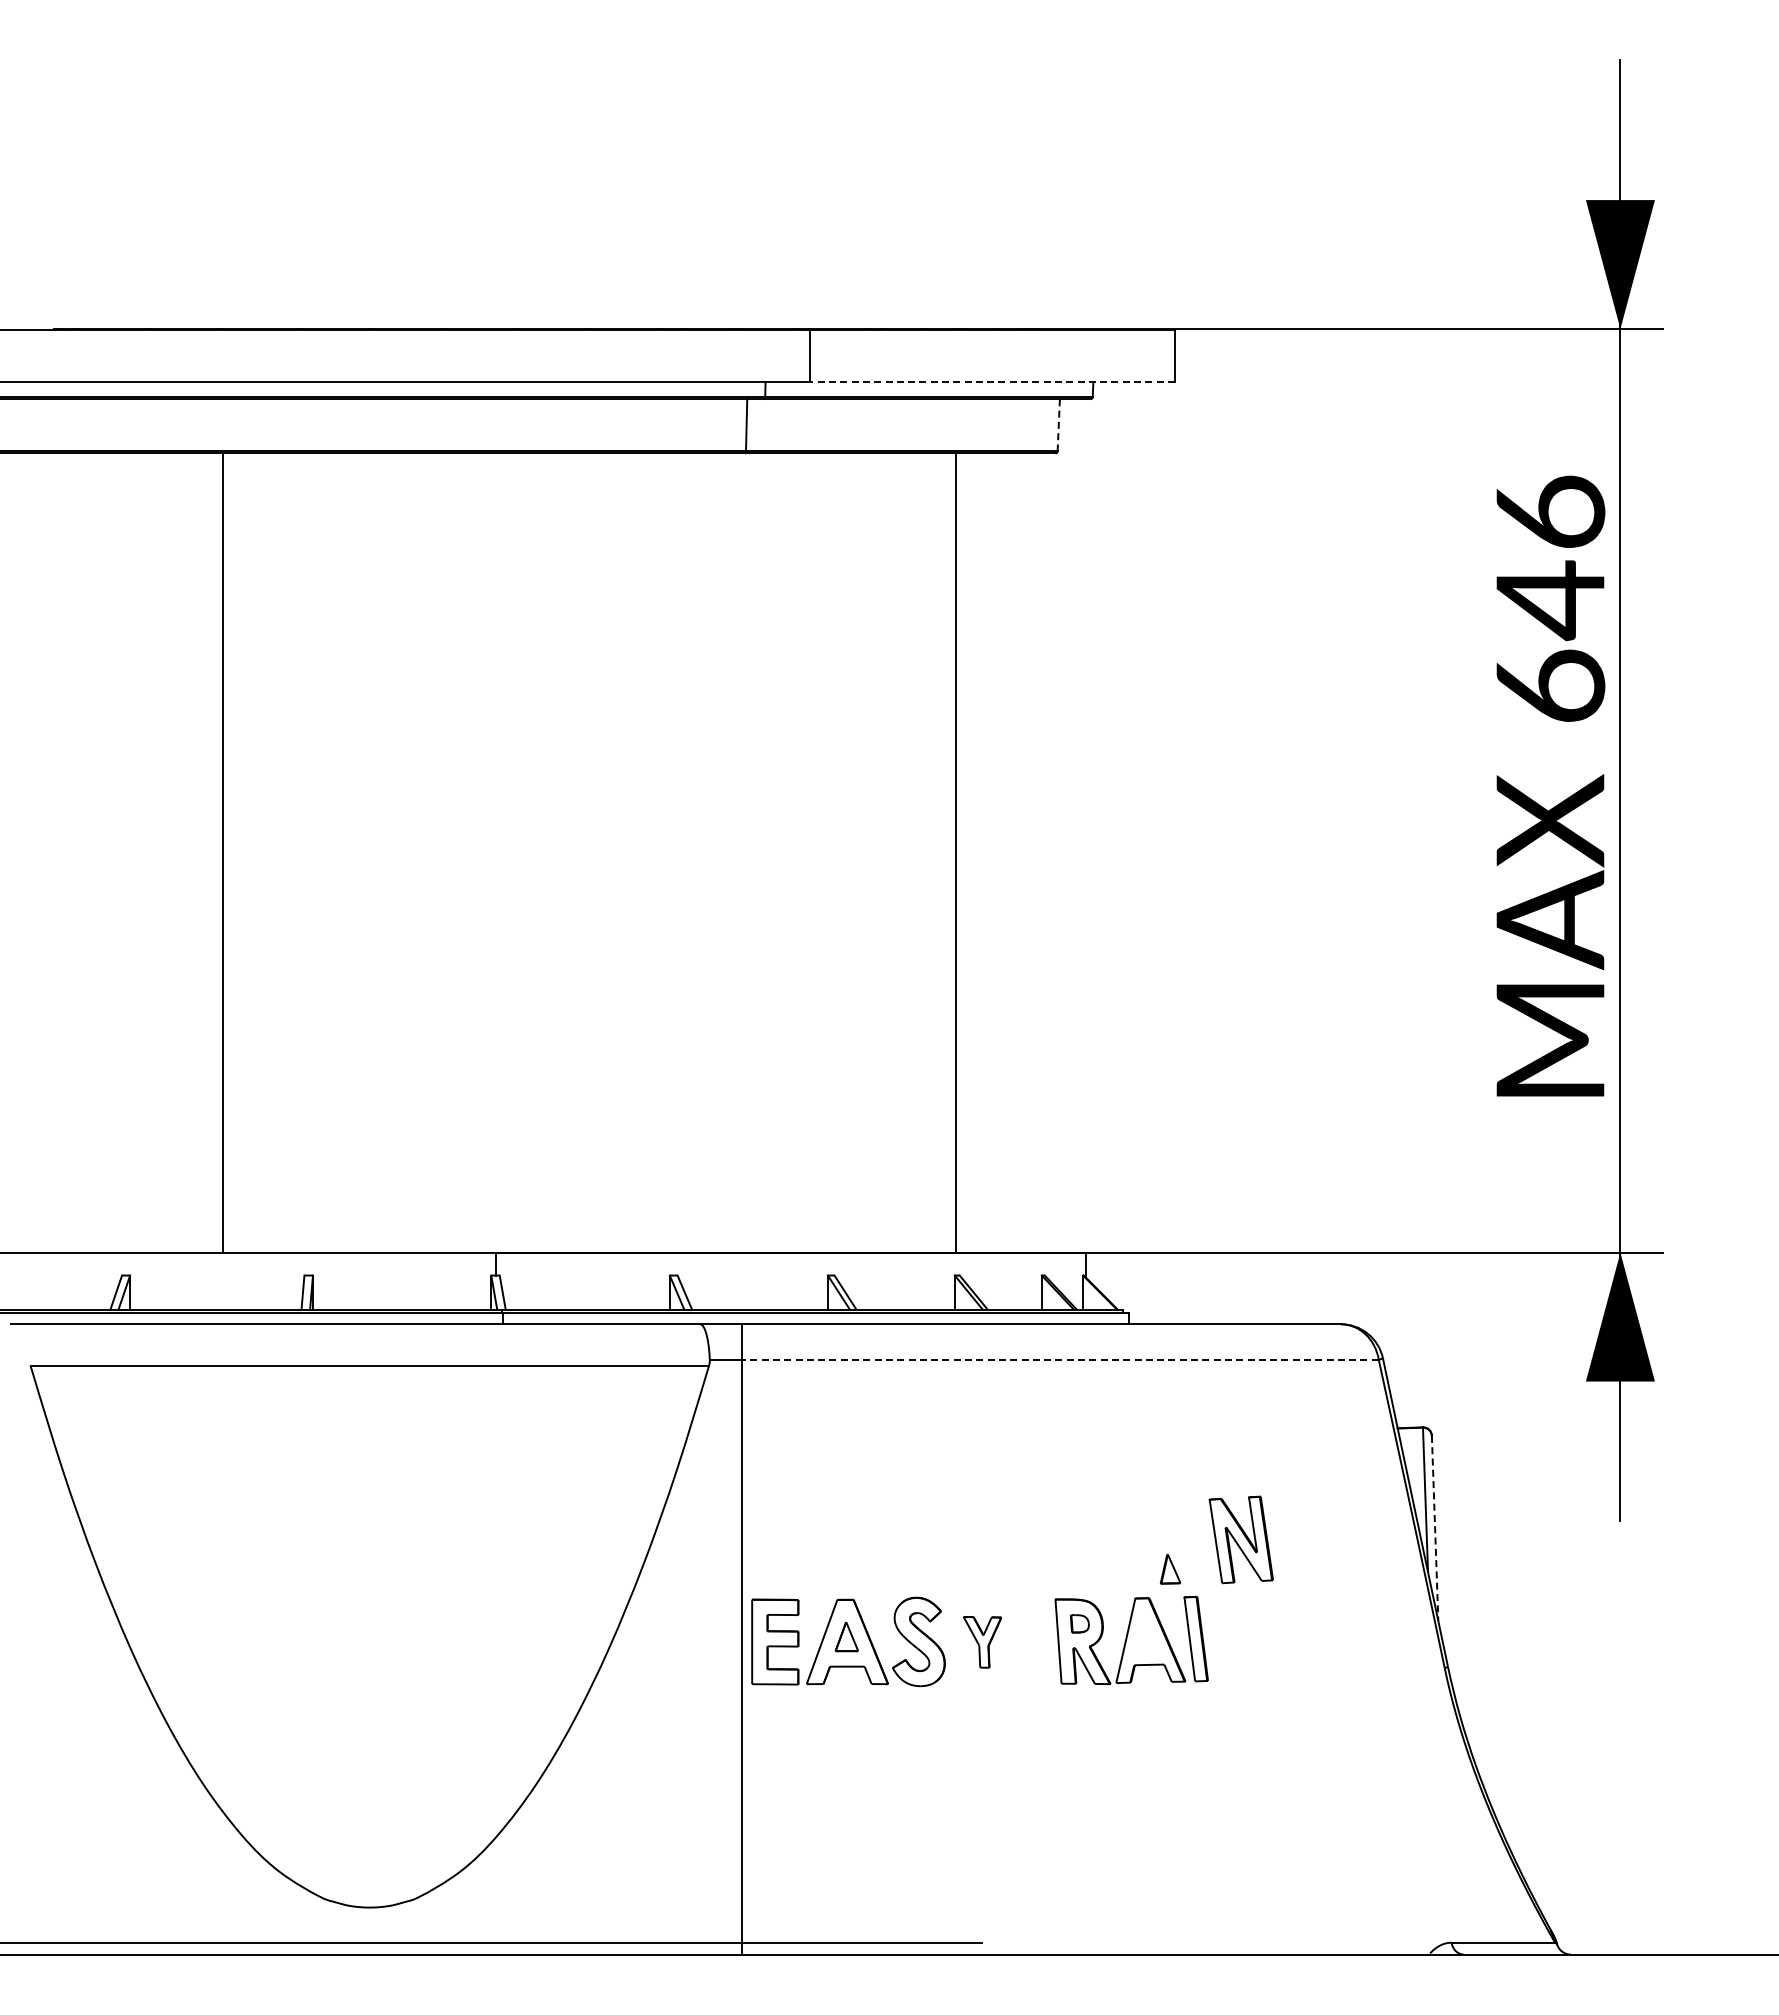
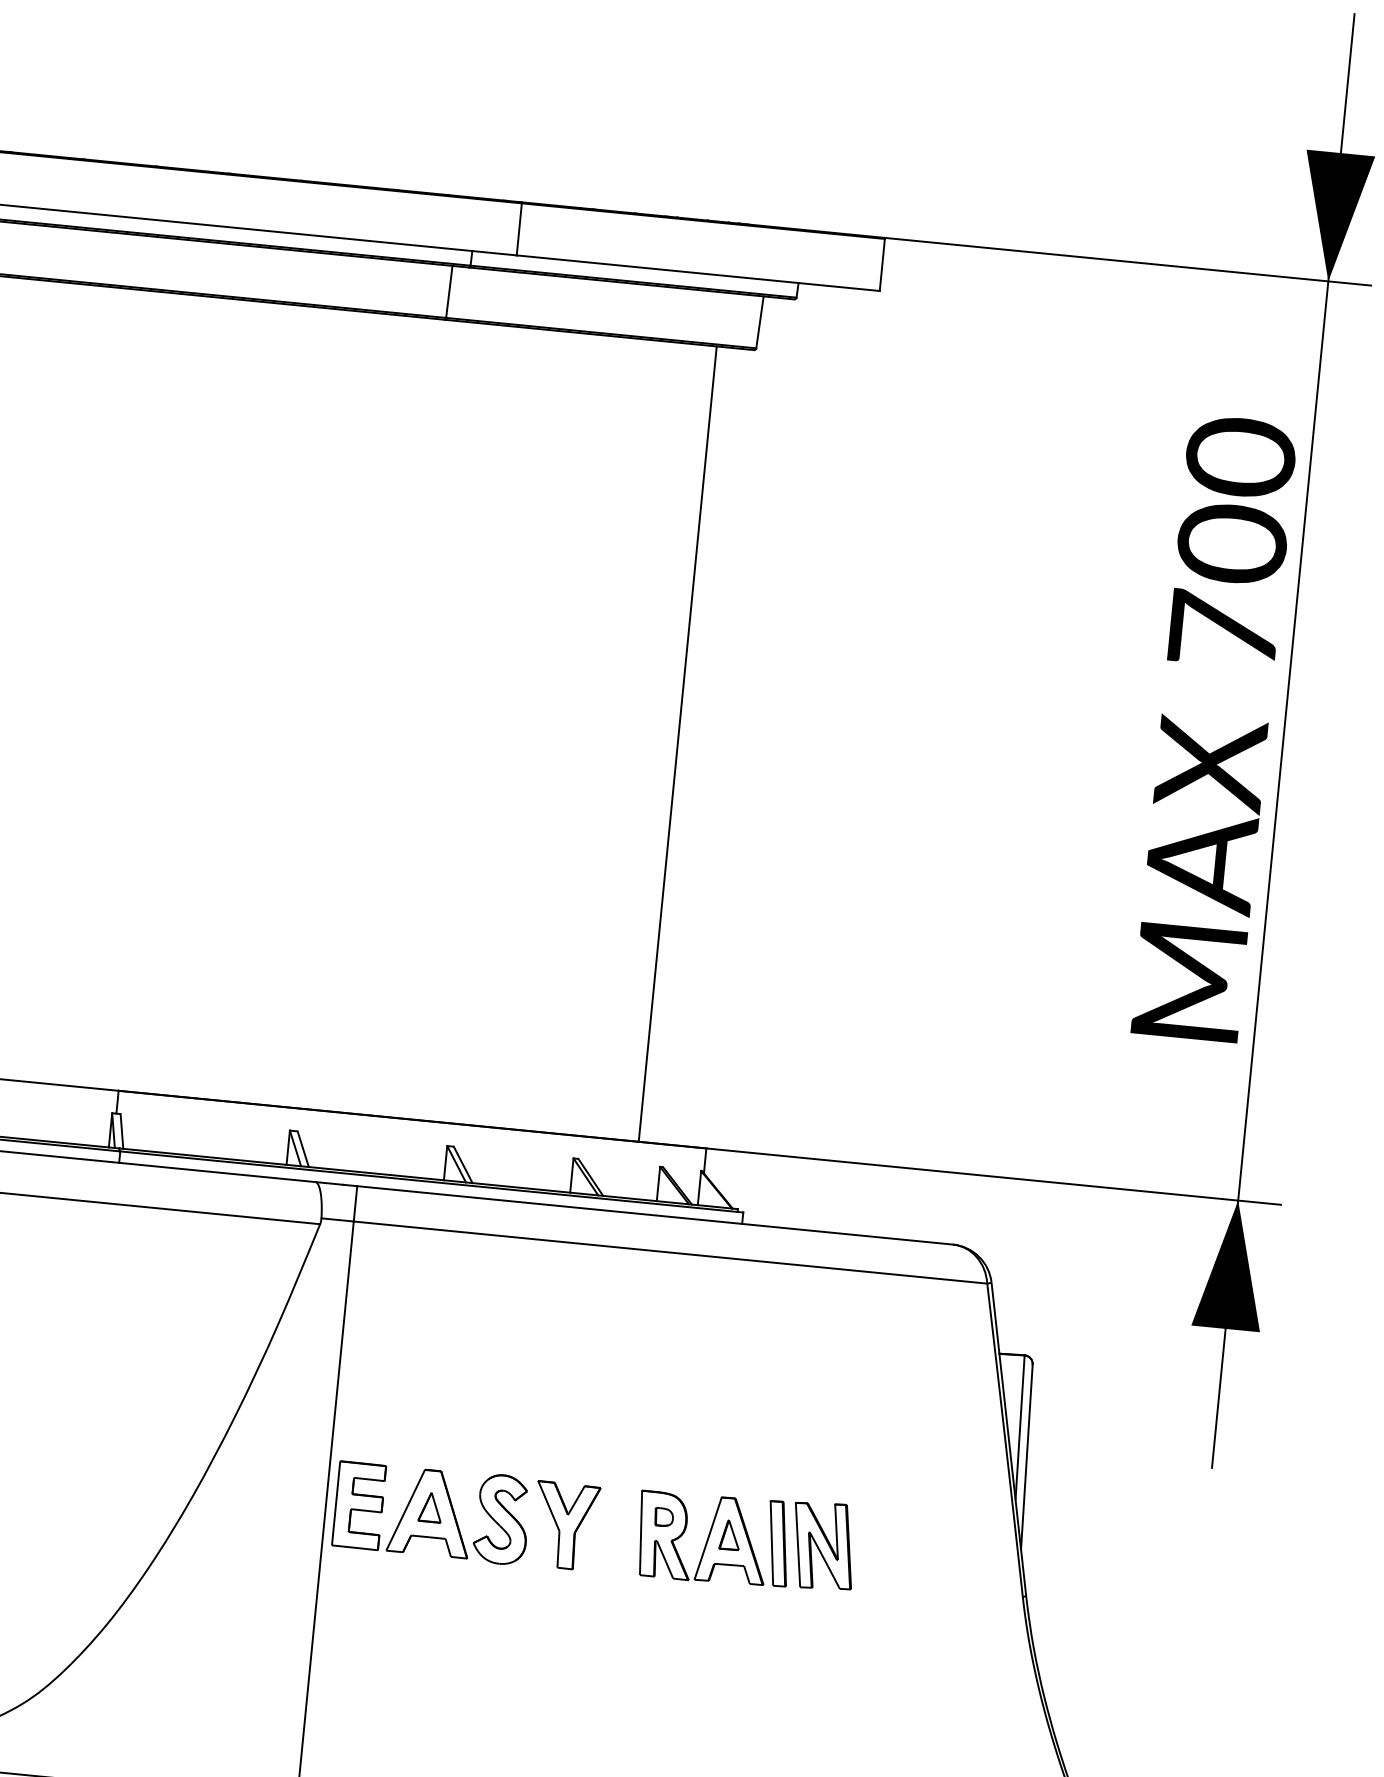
line: (992, 382) -> (698, 273), dashed -> solid
line: (1058, 424) -> (759, 321), dashed -> solid
text: (1550, 597) -> (1232, 541), 646 -> 700
line: (956, 852) -> (678, 743), moved
line: (1060, 1359) -> (670, 1252), dashed -> solid
line: (1435, 1528) -> (1027, 1457), dashed -> solid
part: (1240, 1539) -> (822, 1545), moved
part: (1170, 1568) -> (730, 1534), moved
part: (982, 1642) -> (565, 1526), size x1.67

